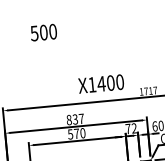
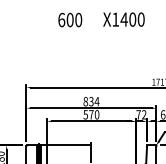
text: (34, 32) -> (61, 19), 500 -> 600
text: (100, 83) -> (123, 19), moved
text: (80, 118) -> (96, 101), 837 -> 834

